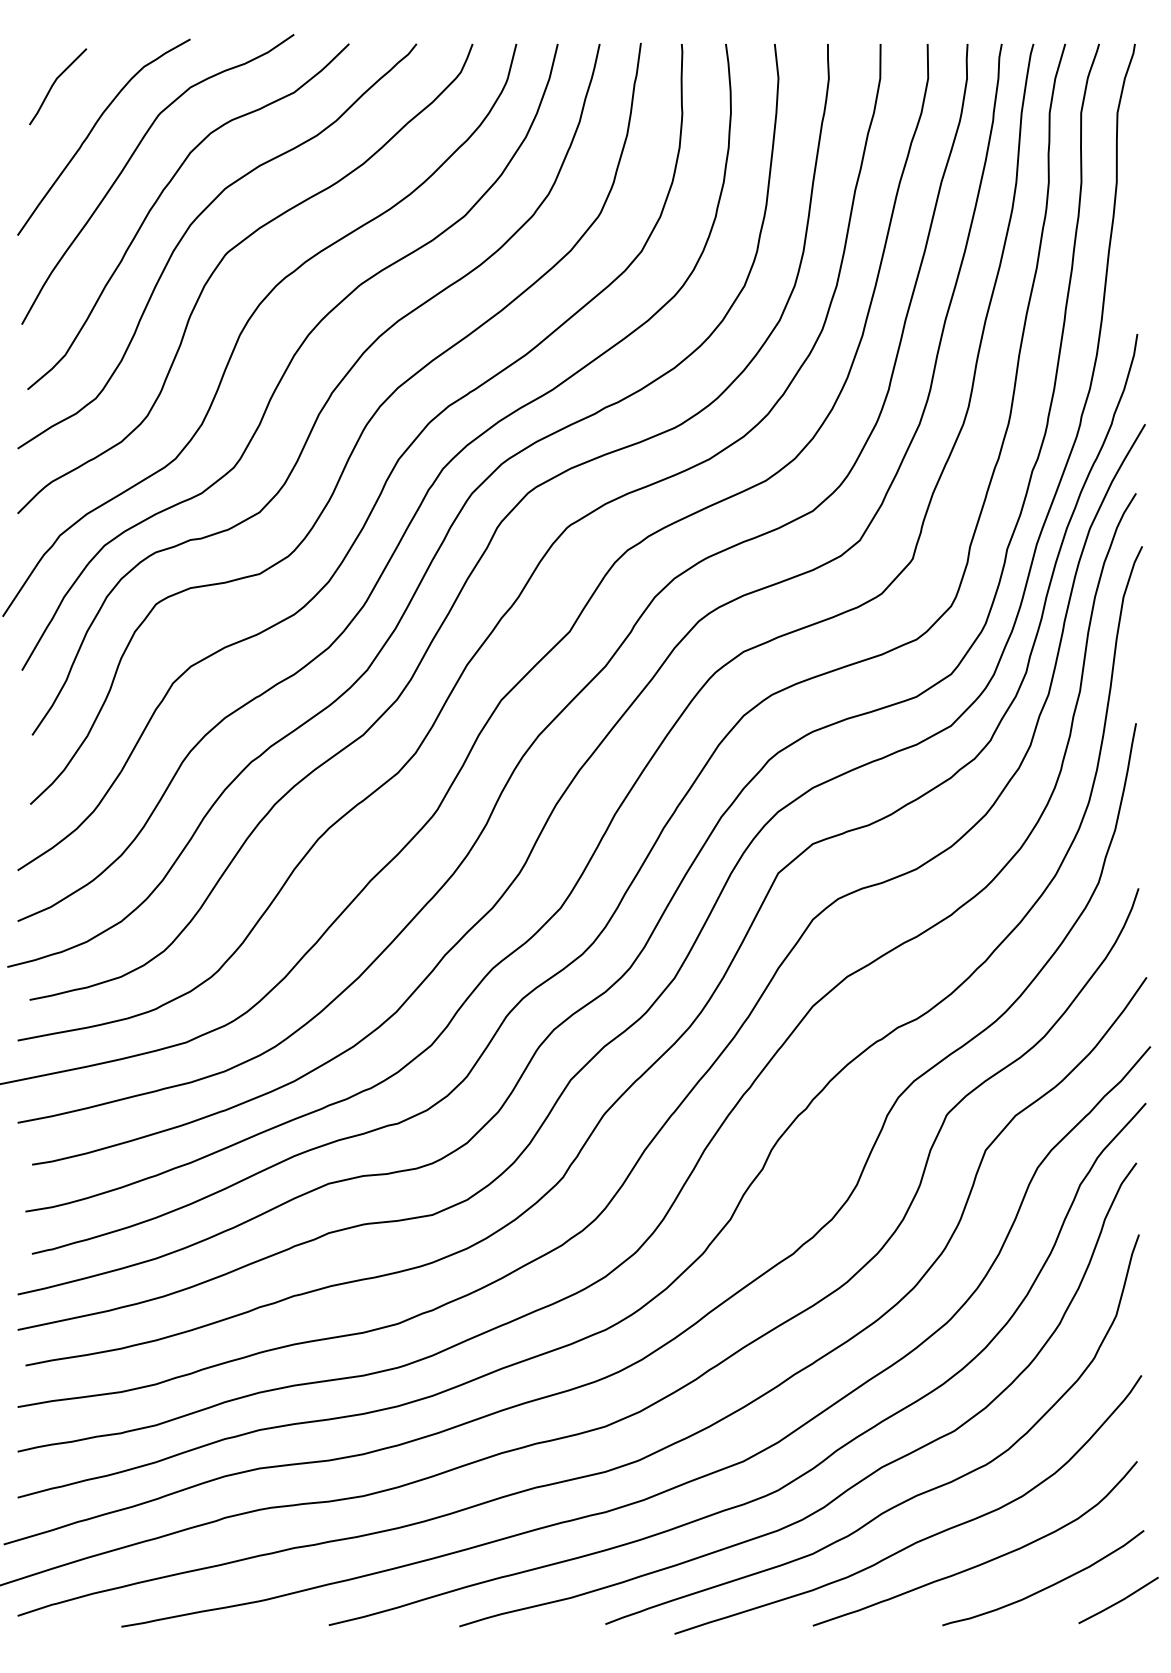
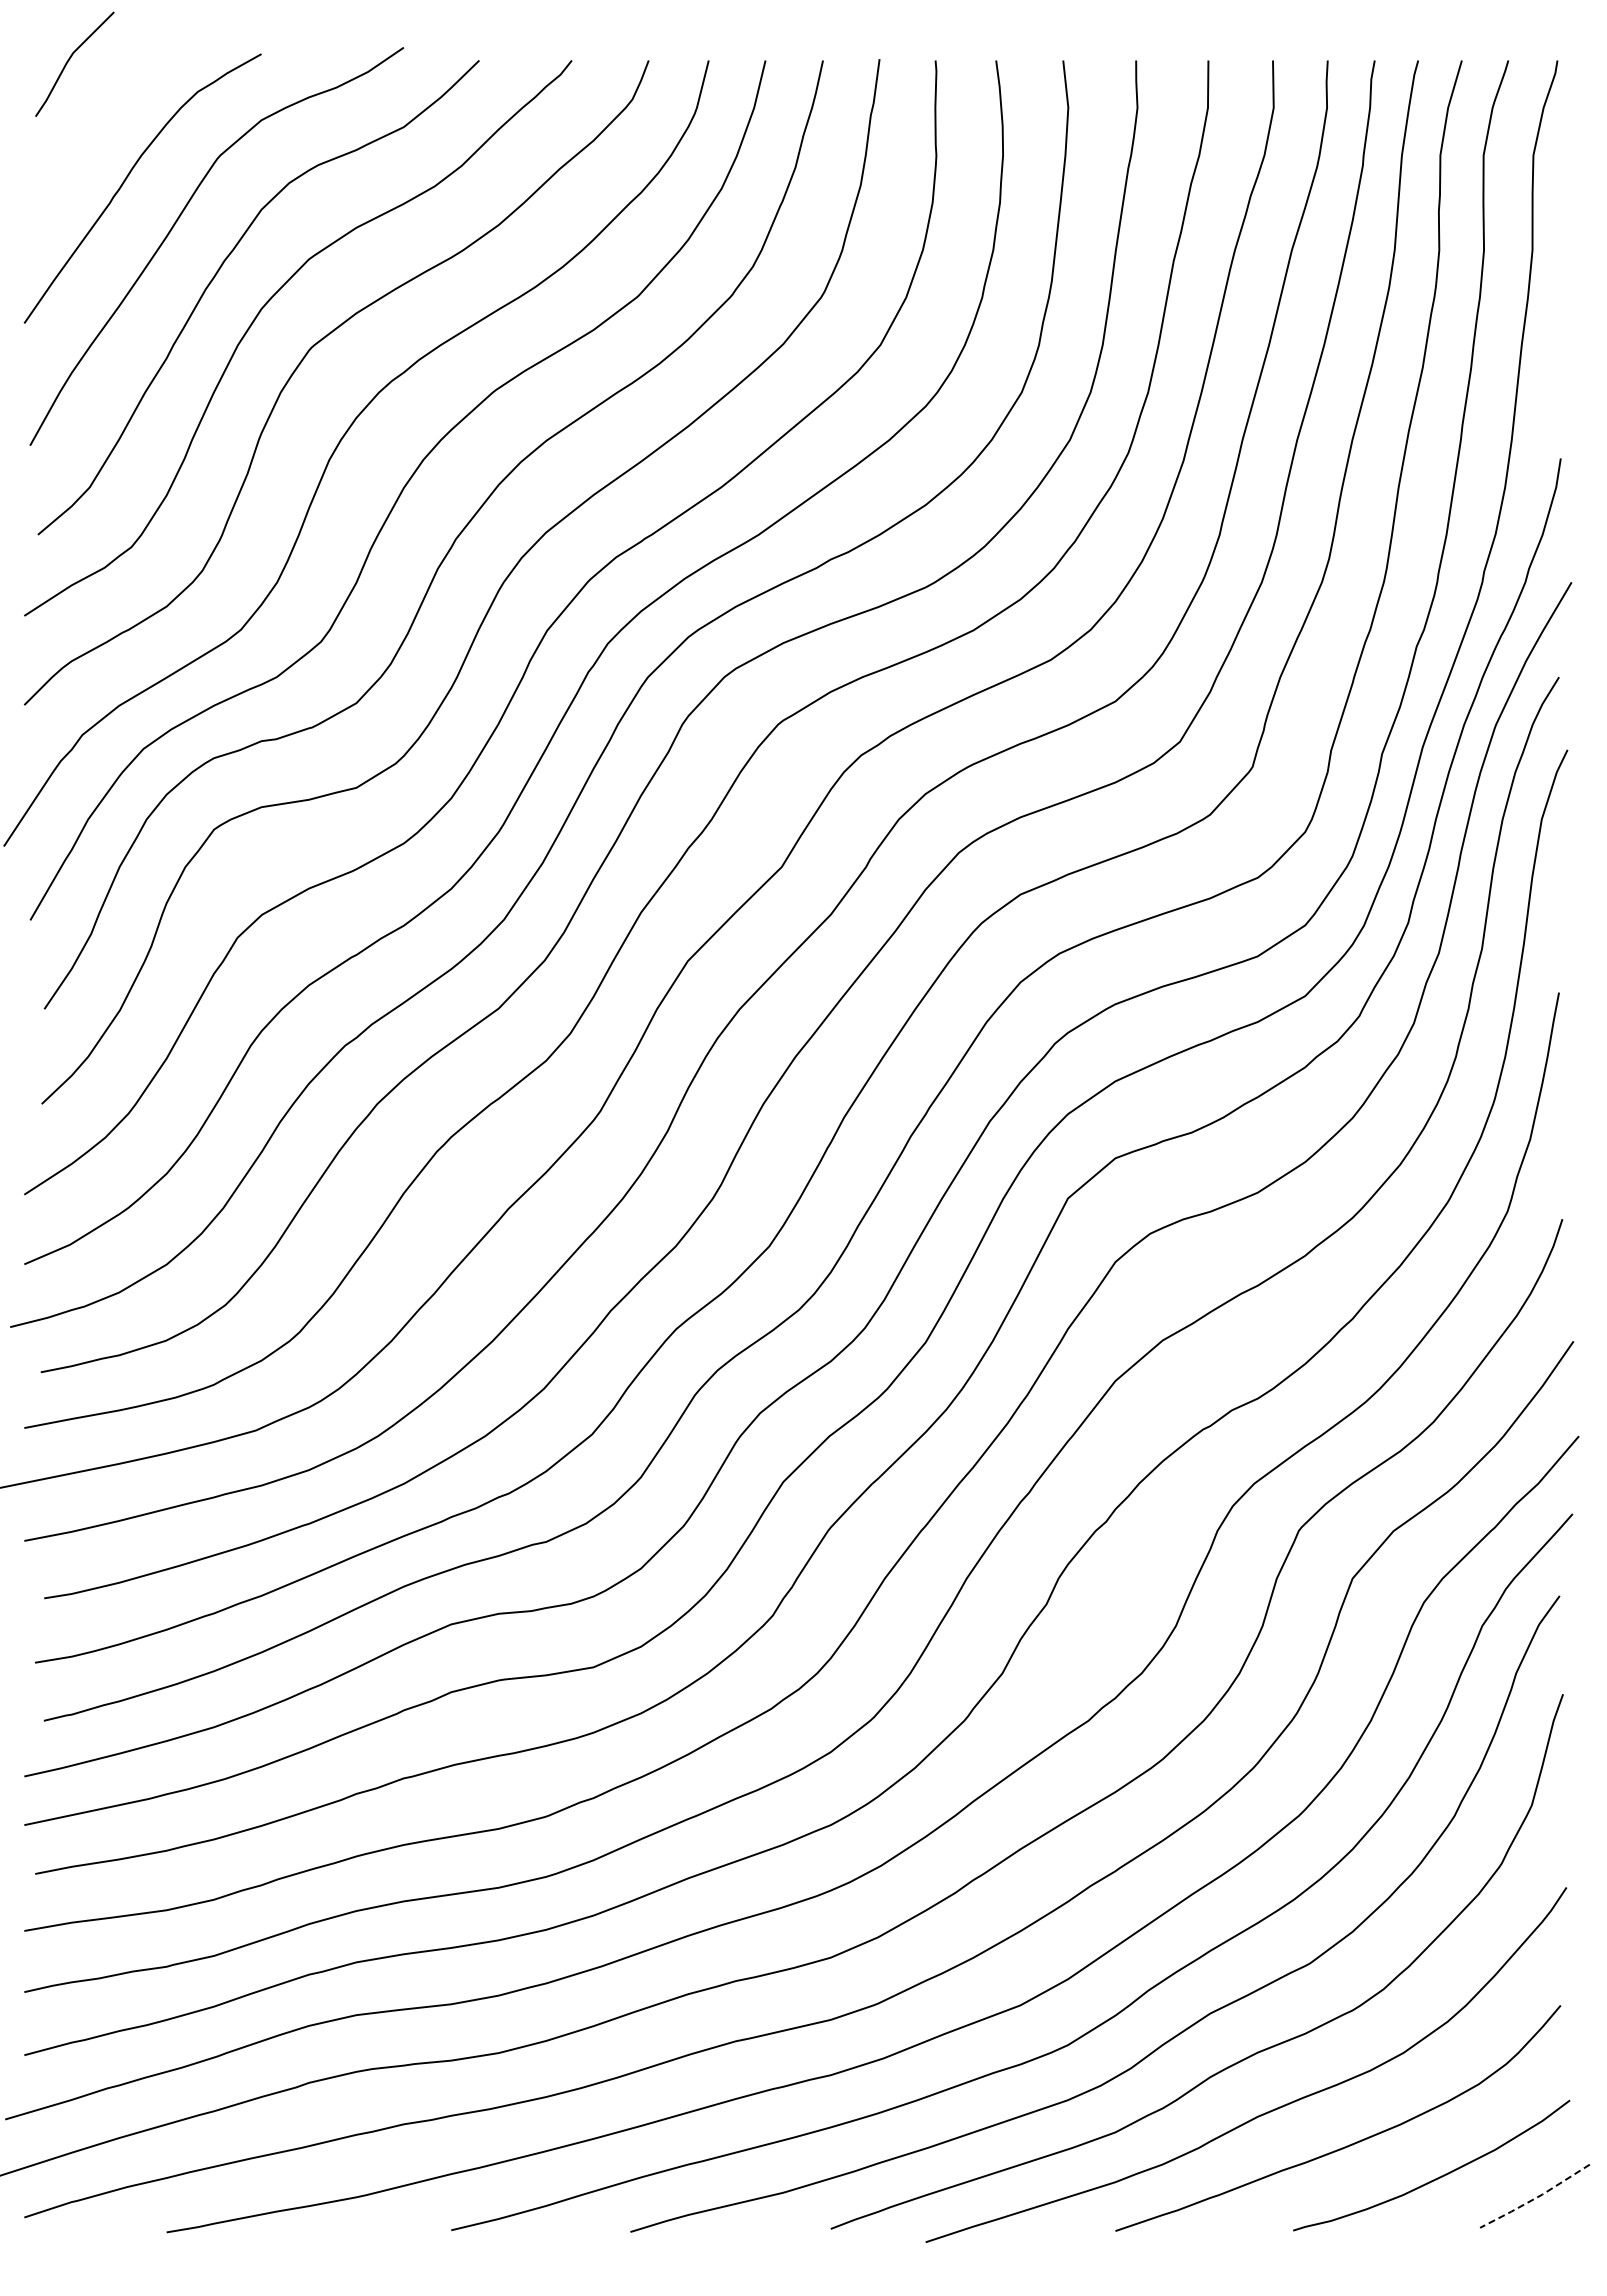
line: (54, 83) -> (70, 59), moved
line: (1118, 1602) -> (1535, 2198), solid -> dashed

